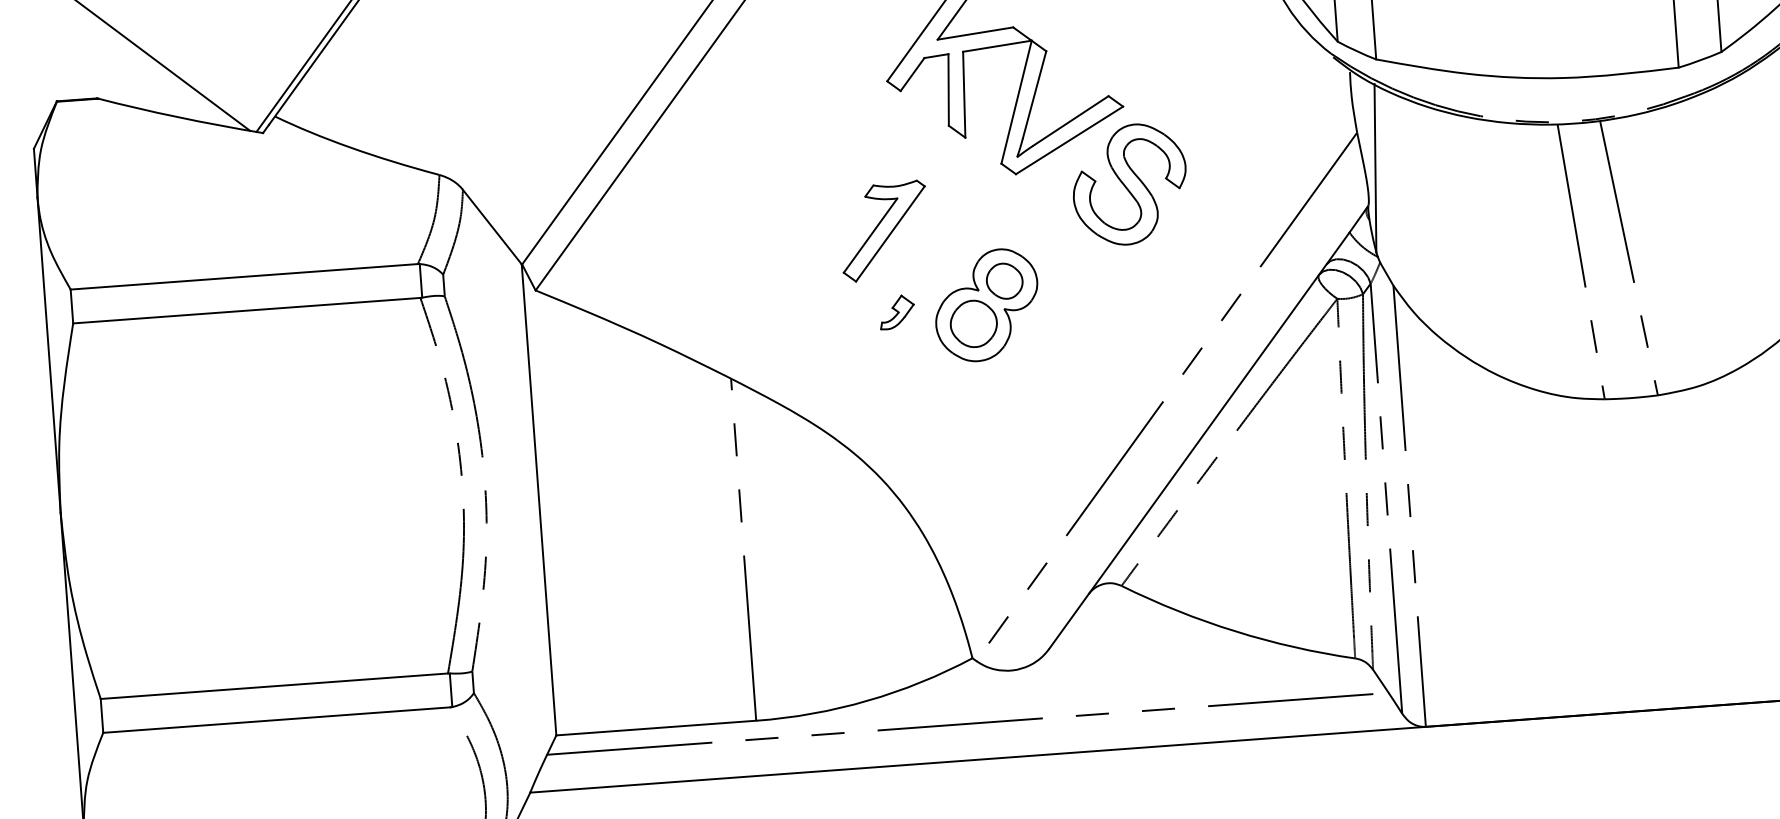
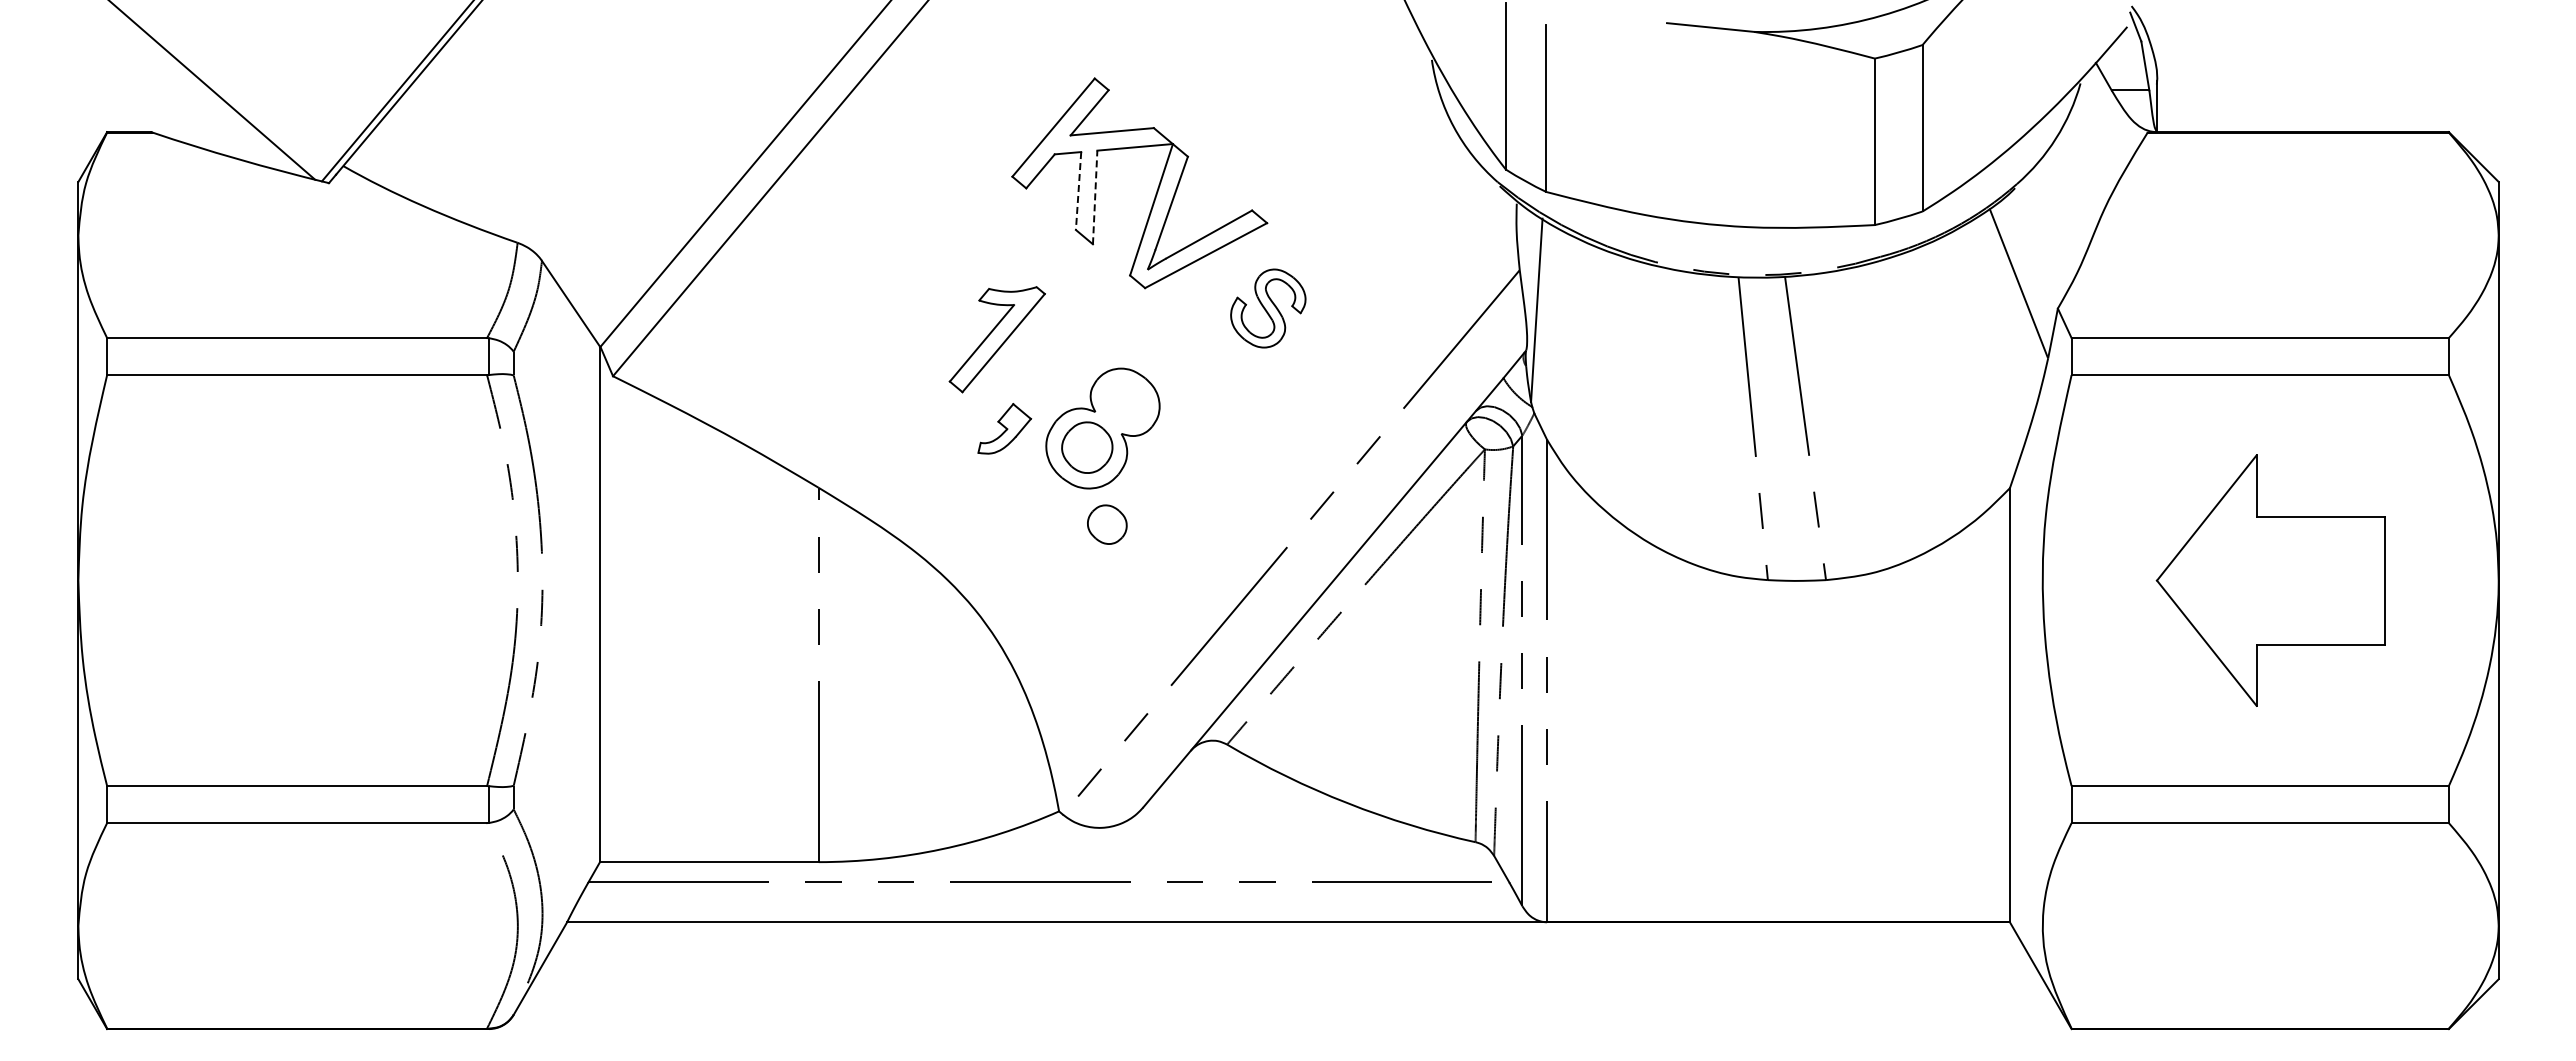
line: (948, 90) -> (1078, 191), solid -> dashed
line: (964, 94) -> (1095, 197), solid -> dashed
part: (1130, 184) -> (1268, 308), size x0.6
part: (1004, 281) -> (1107, 524), moved
part: (896, 311) -> (1004, 428), size x1.4

